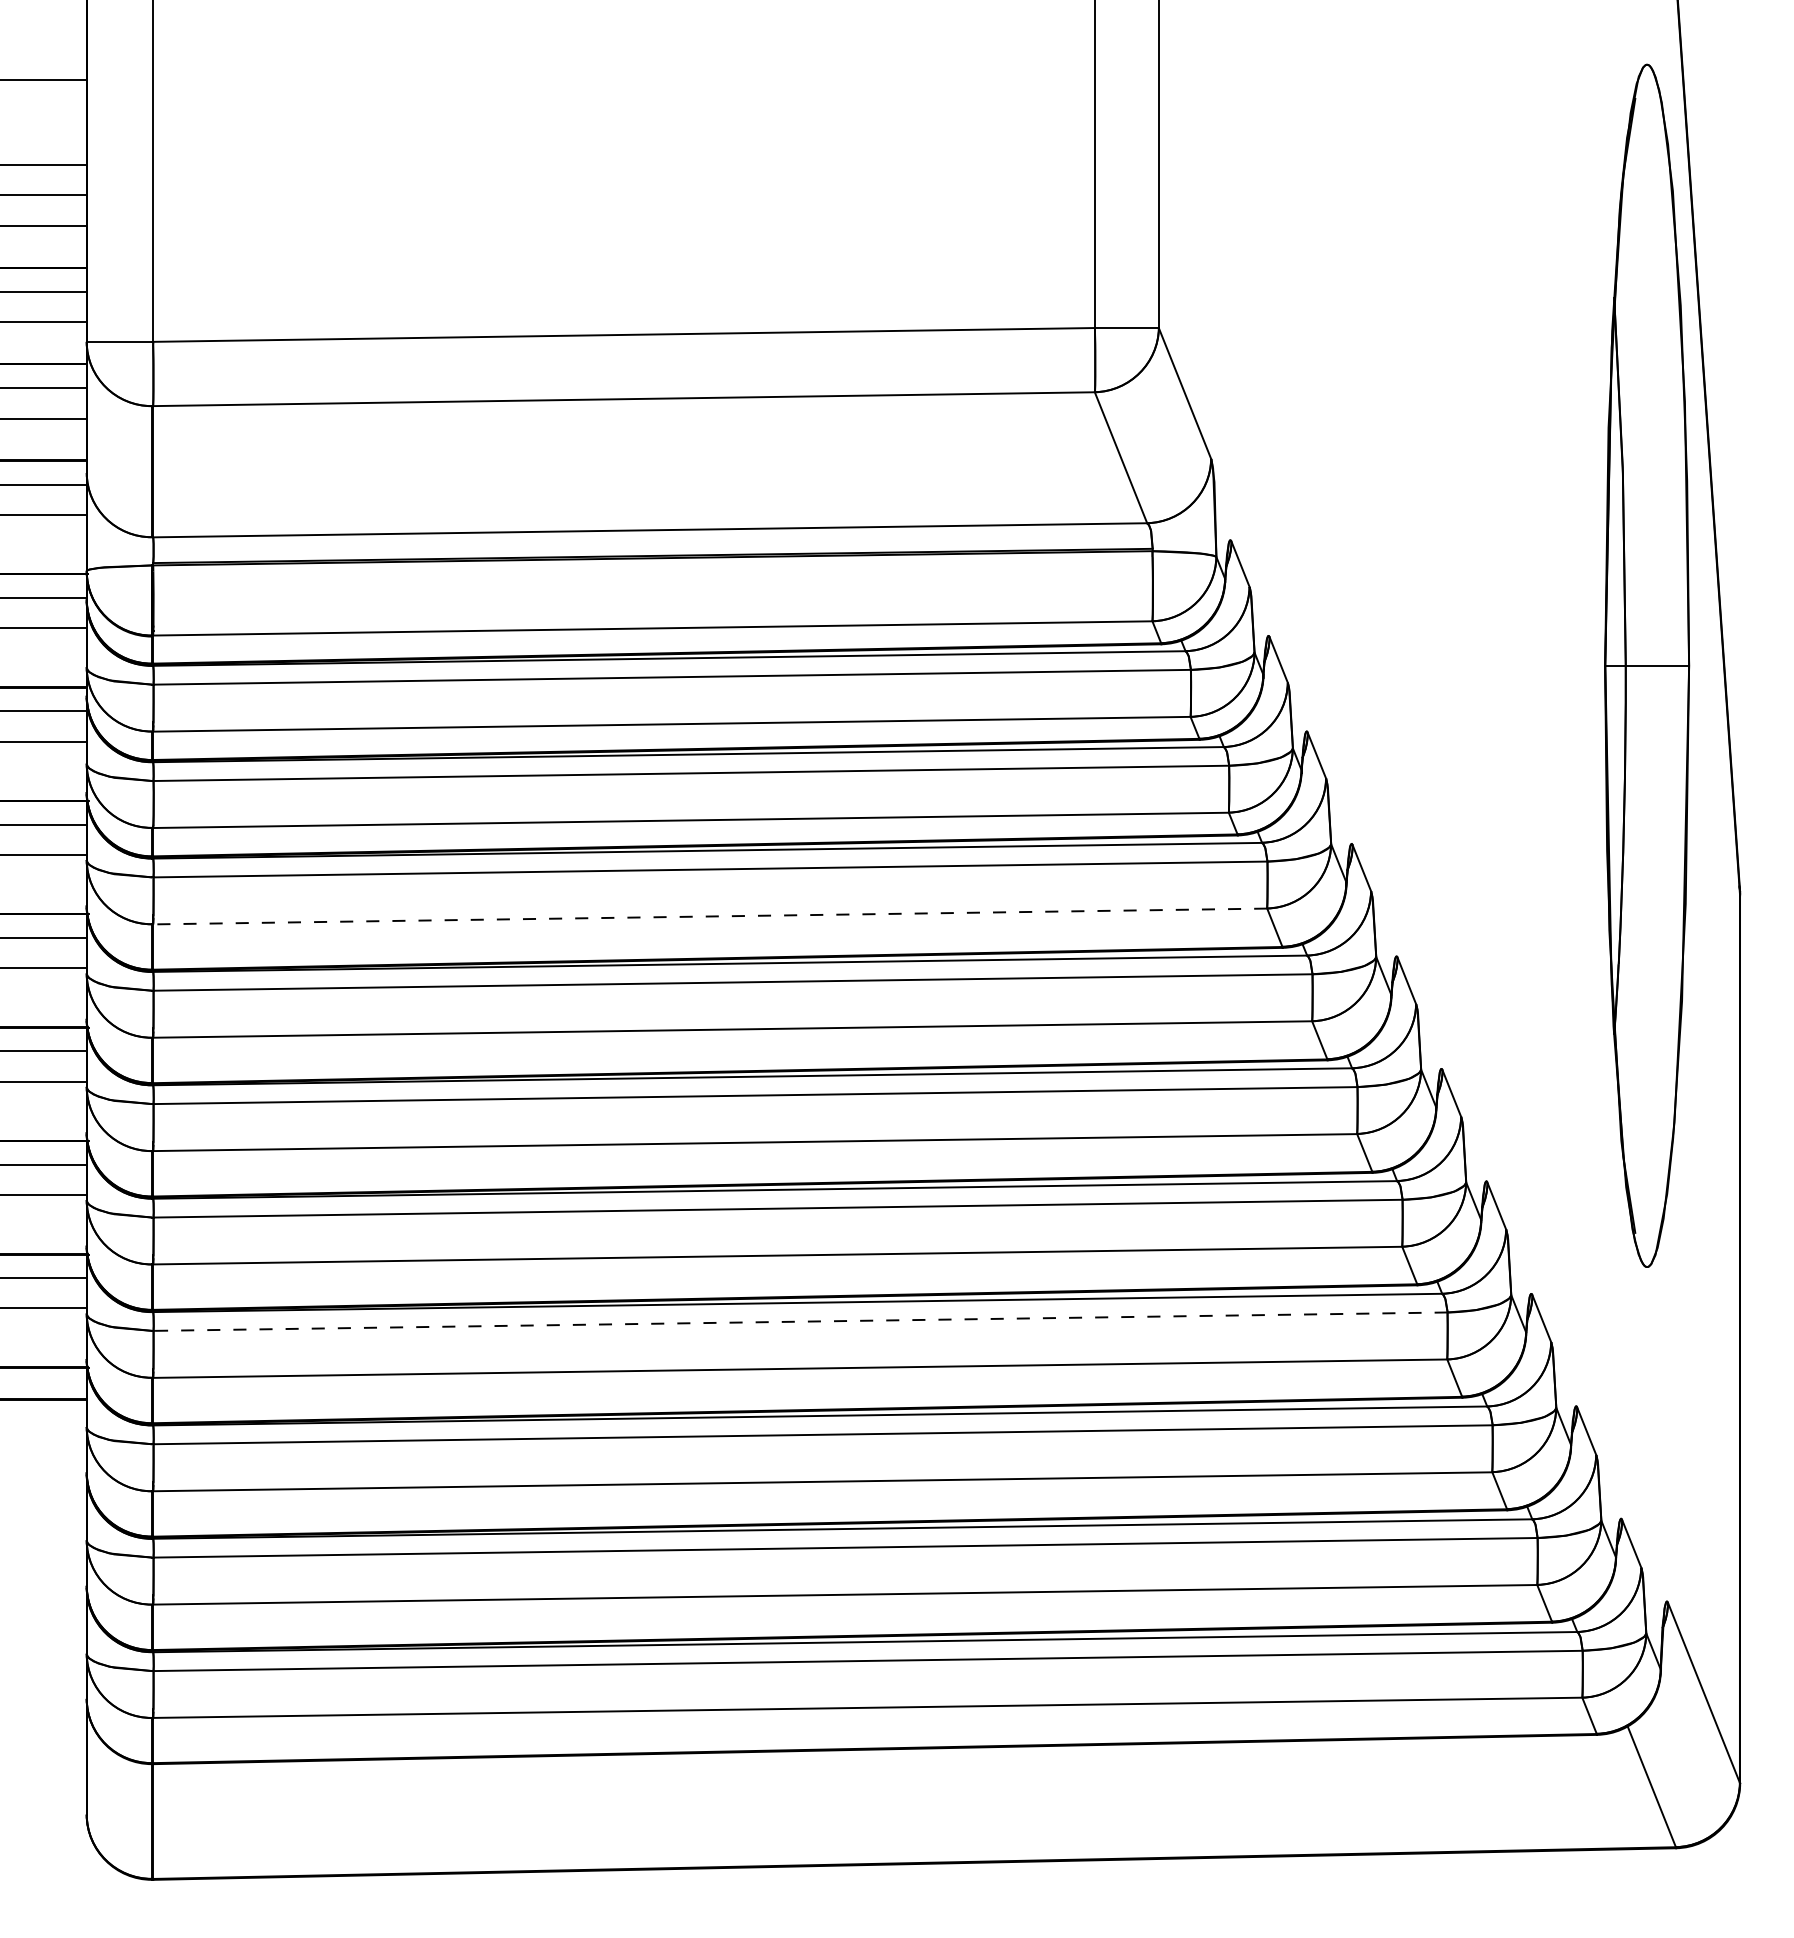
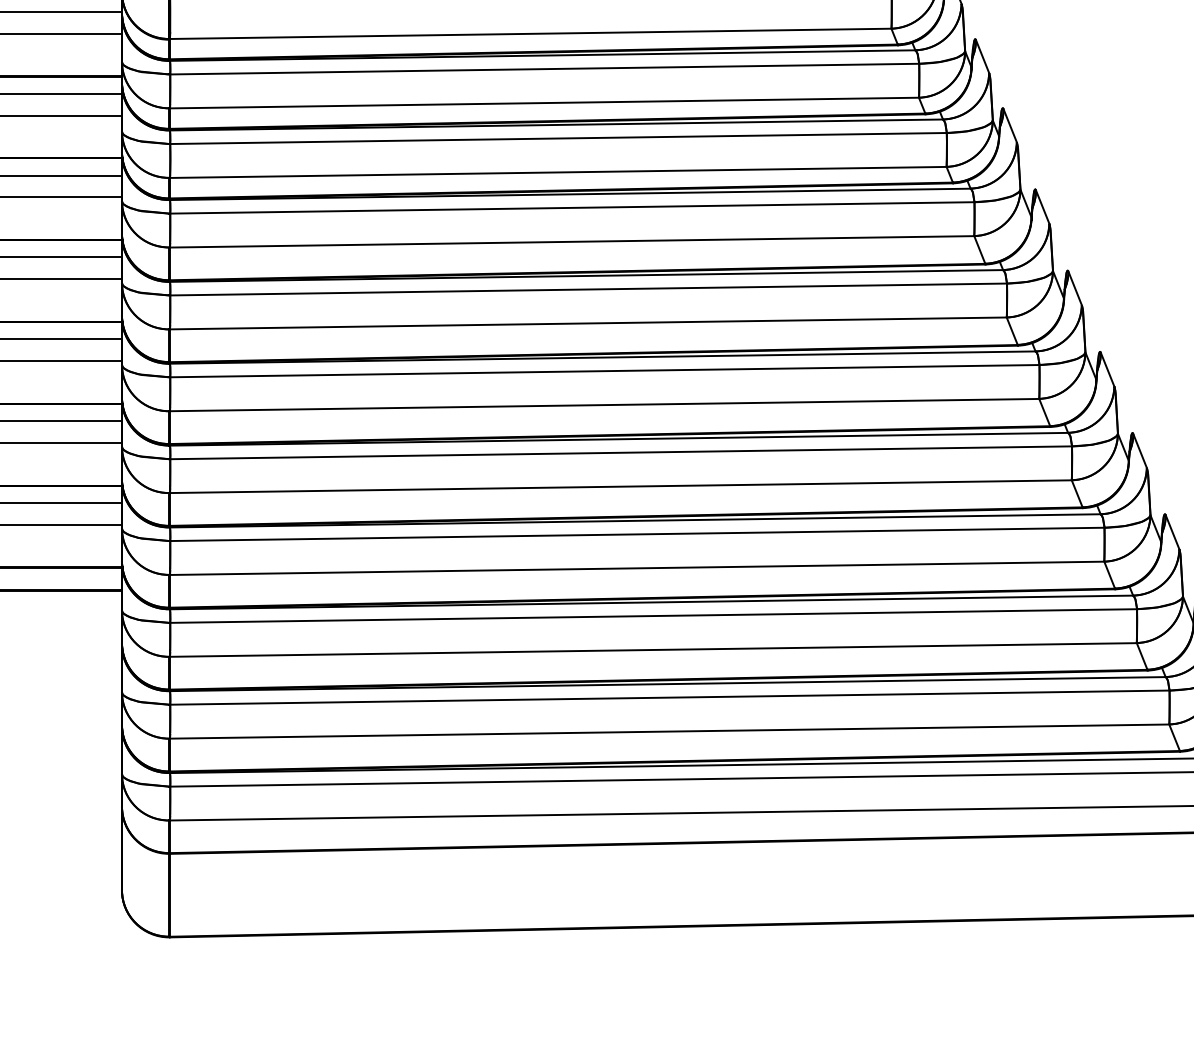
line: (709, 916) -> (571, 241), dashed -> solid
line: (800, 1321) -> (637, 534), dashed -> solid

